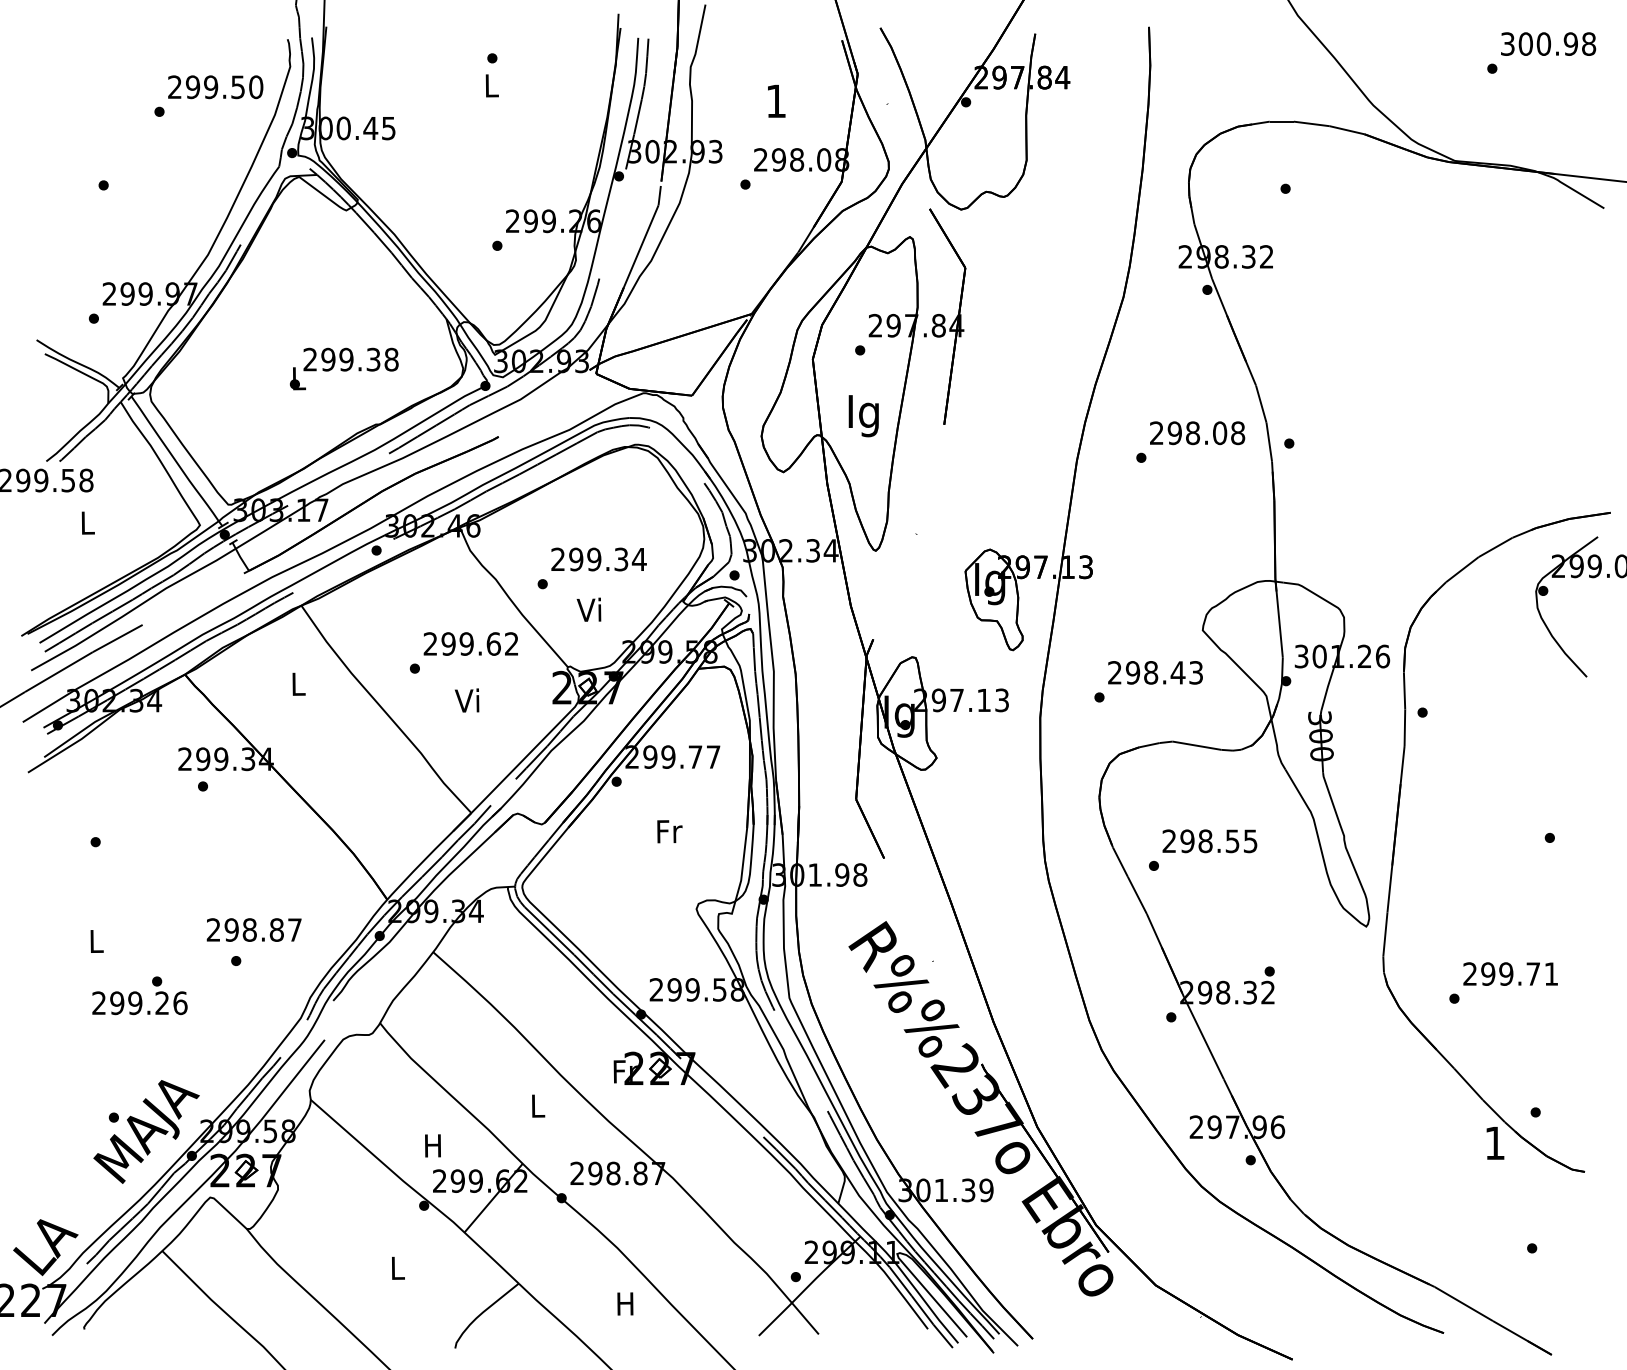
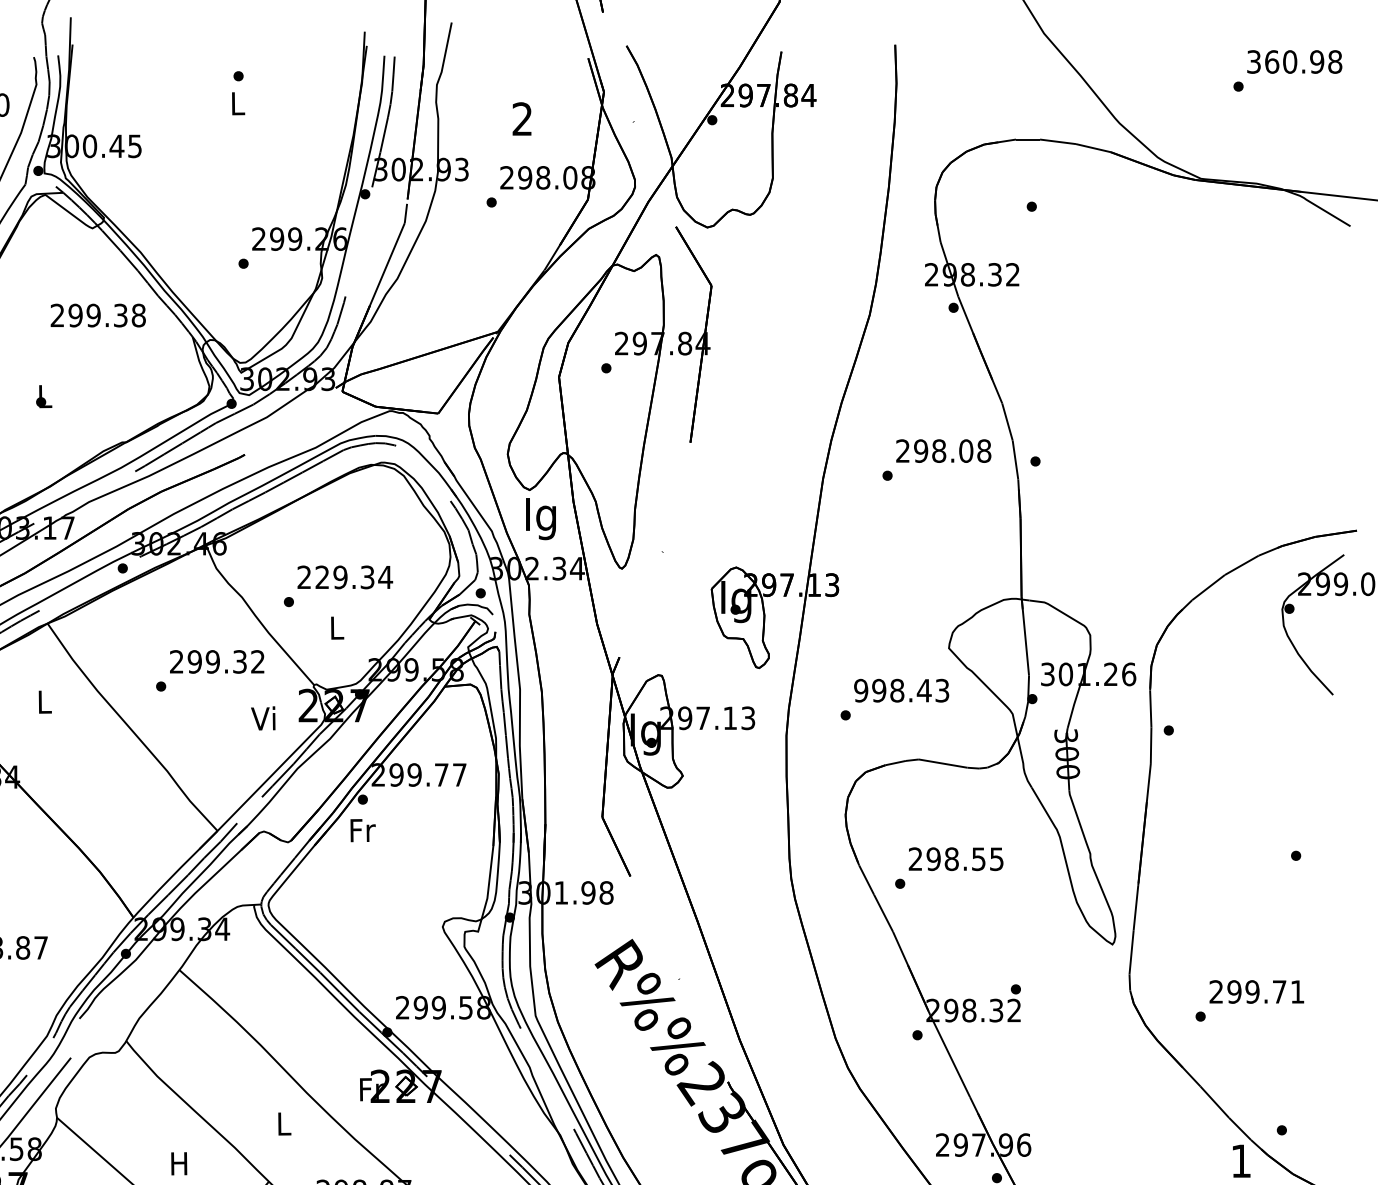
text: (1525, 43) -> (1271, 61), 300.98 -> 360.98
text: (775, 100) -> (521, 118), 1 -> 2
text: (350, 359) -> (97, 315), moved
text: (863, 416) -> (540, 519), moved
text: (576, 559) -> (322, 577), 299.34 -> 229.34
text: (588, 609) -> (334, 627), Vi -> L
text: (493, 643) -> (239, 661), 299.62 -> 299.32
text: (1114, 672) -> (860, 690), 298.43 -> 998.43
text: (467, 700) -> (263, 718), moved
text: (669, 831) -> (362, 830), moved

